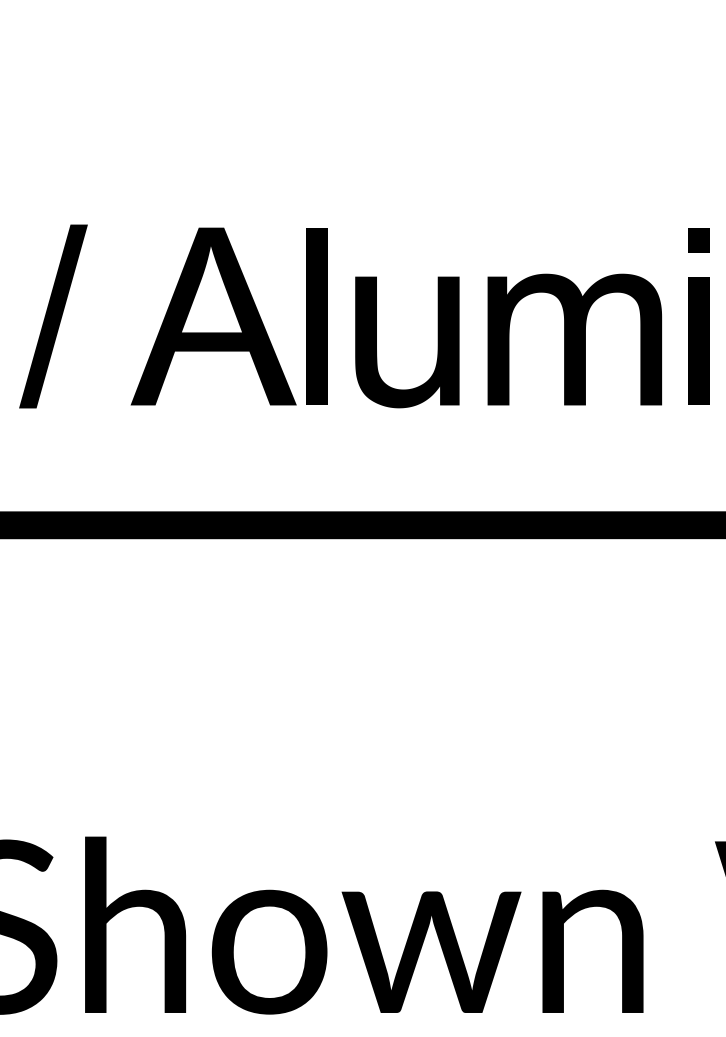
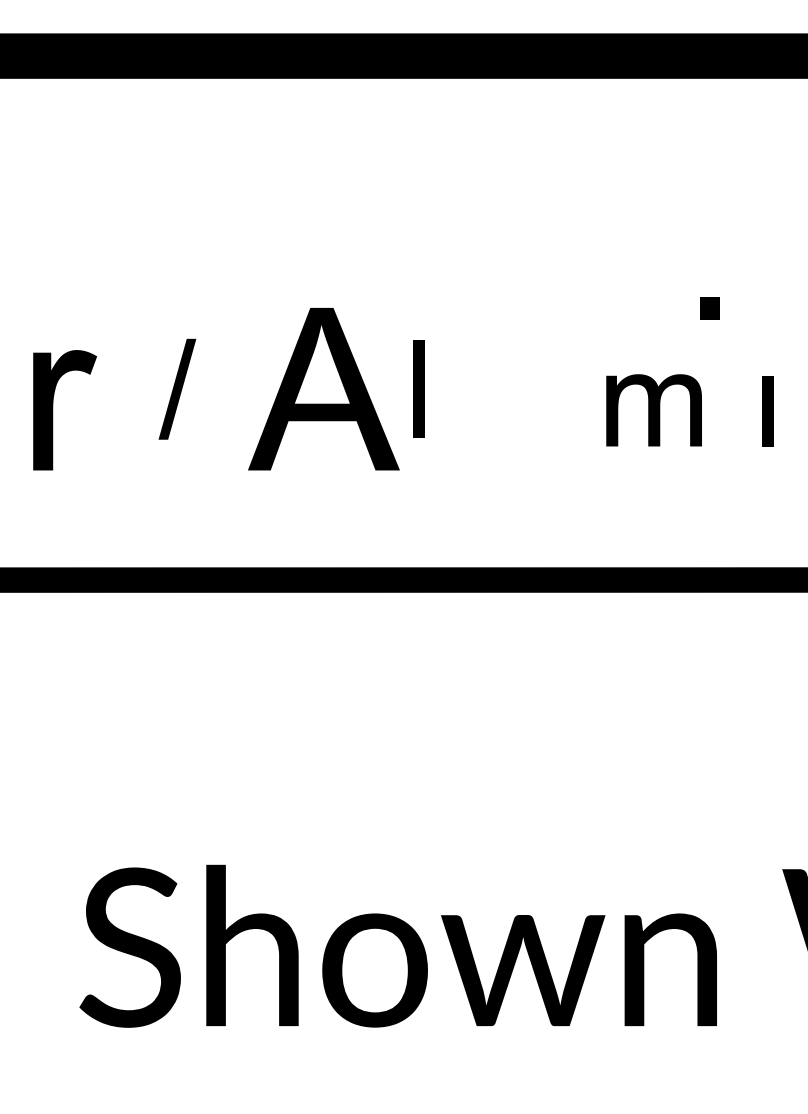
part: (698, 240) -> (709, 308), moved
part: (317, 315) -> (418, 388), size x0.6
part: (53, 316) -> (177, 389), size x0.6
part: (574, 339) -> (653, 410), size x0.6
part: (698, 340) -> (767, 411), size x0.6
fill: (406, 342) -> (500, 412), removed

